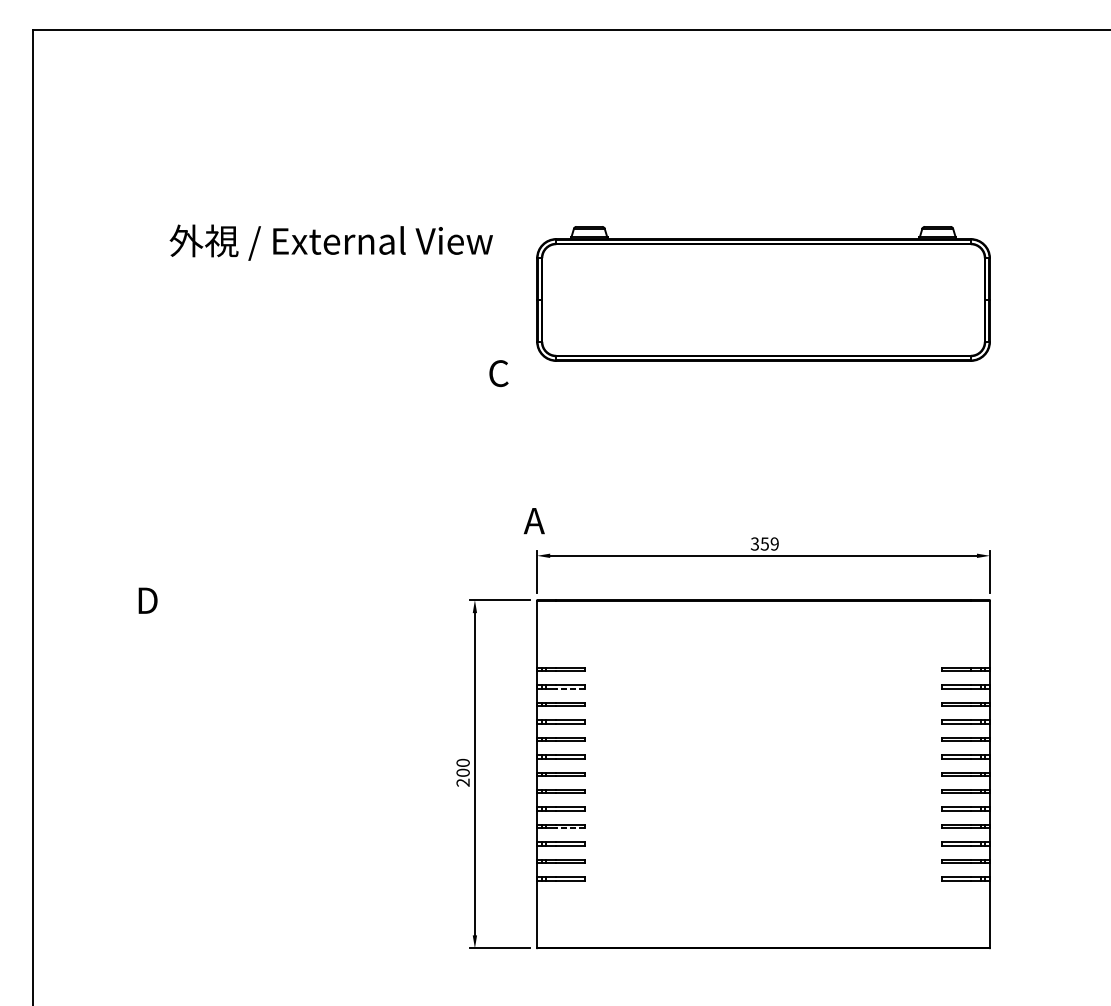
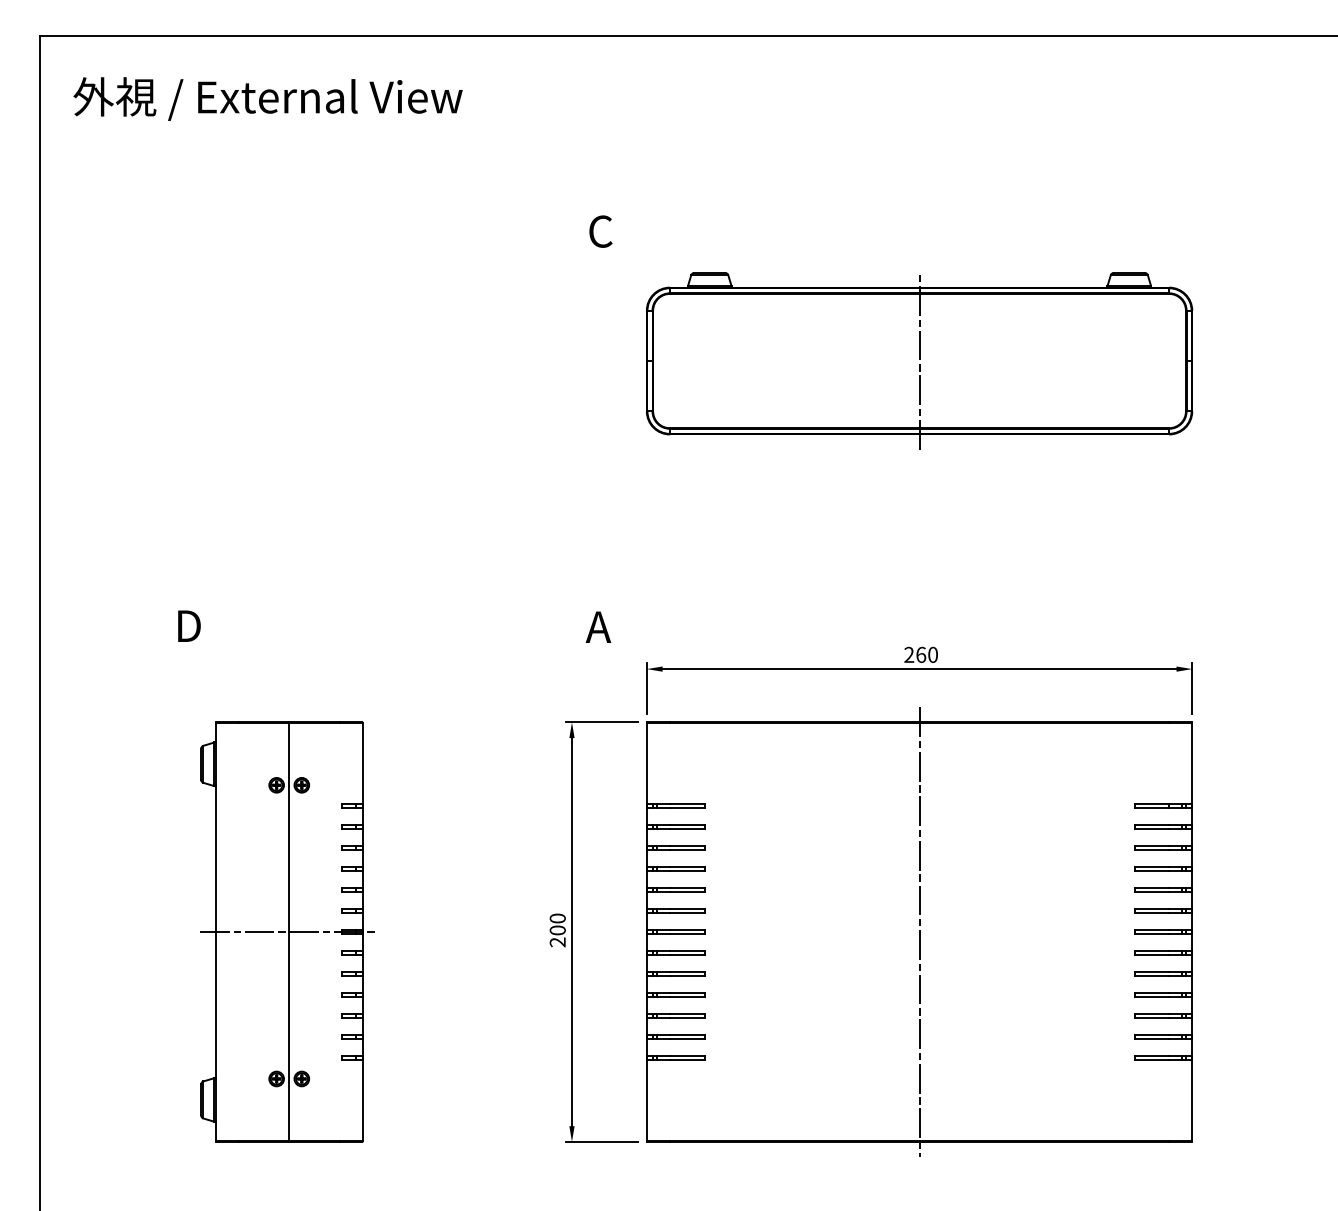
text: (330, 242) -> (267, 98), moved
line: (763, 299) -> (919, 360), added
text: (498, 373) -> (600, 231), moved
text: (534, 520) -> (598, 626), moved
text: (764, 543) -> (920, 654), 359 -> 260
text: (148, 600) -> (189, 625), moved
line: (570, 689) -> (686, 829), dashed -> solid
part: (238, 773) -> (287, 931), added
line: (763, 774) -> (919, 932), added
line: (570, 828) -> (686, 997), dashed -> solid

